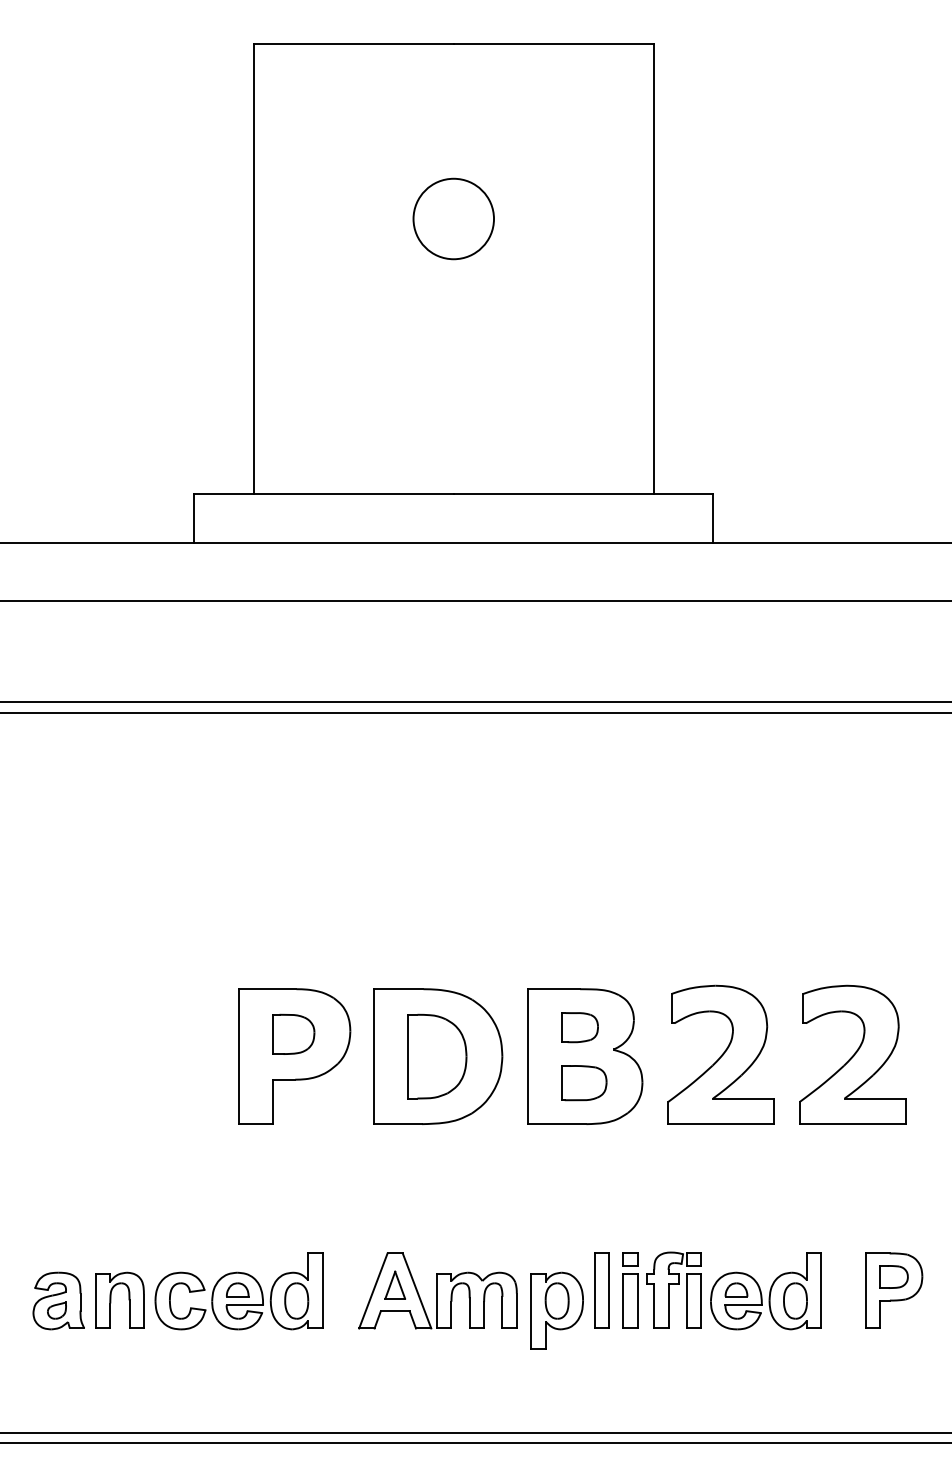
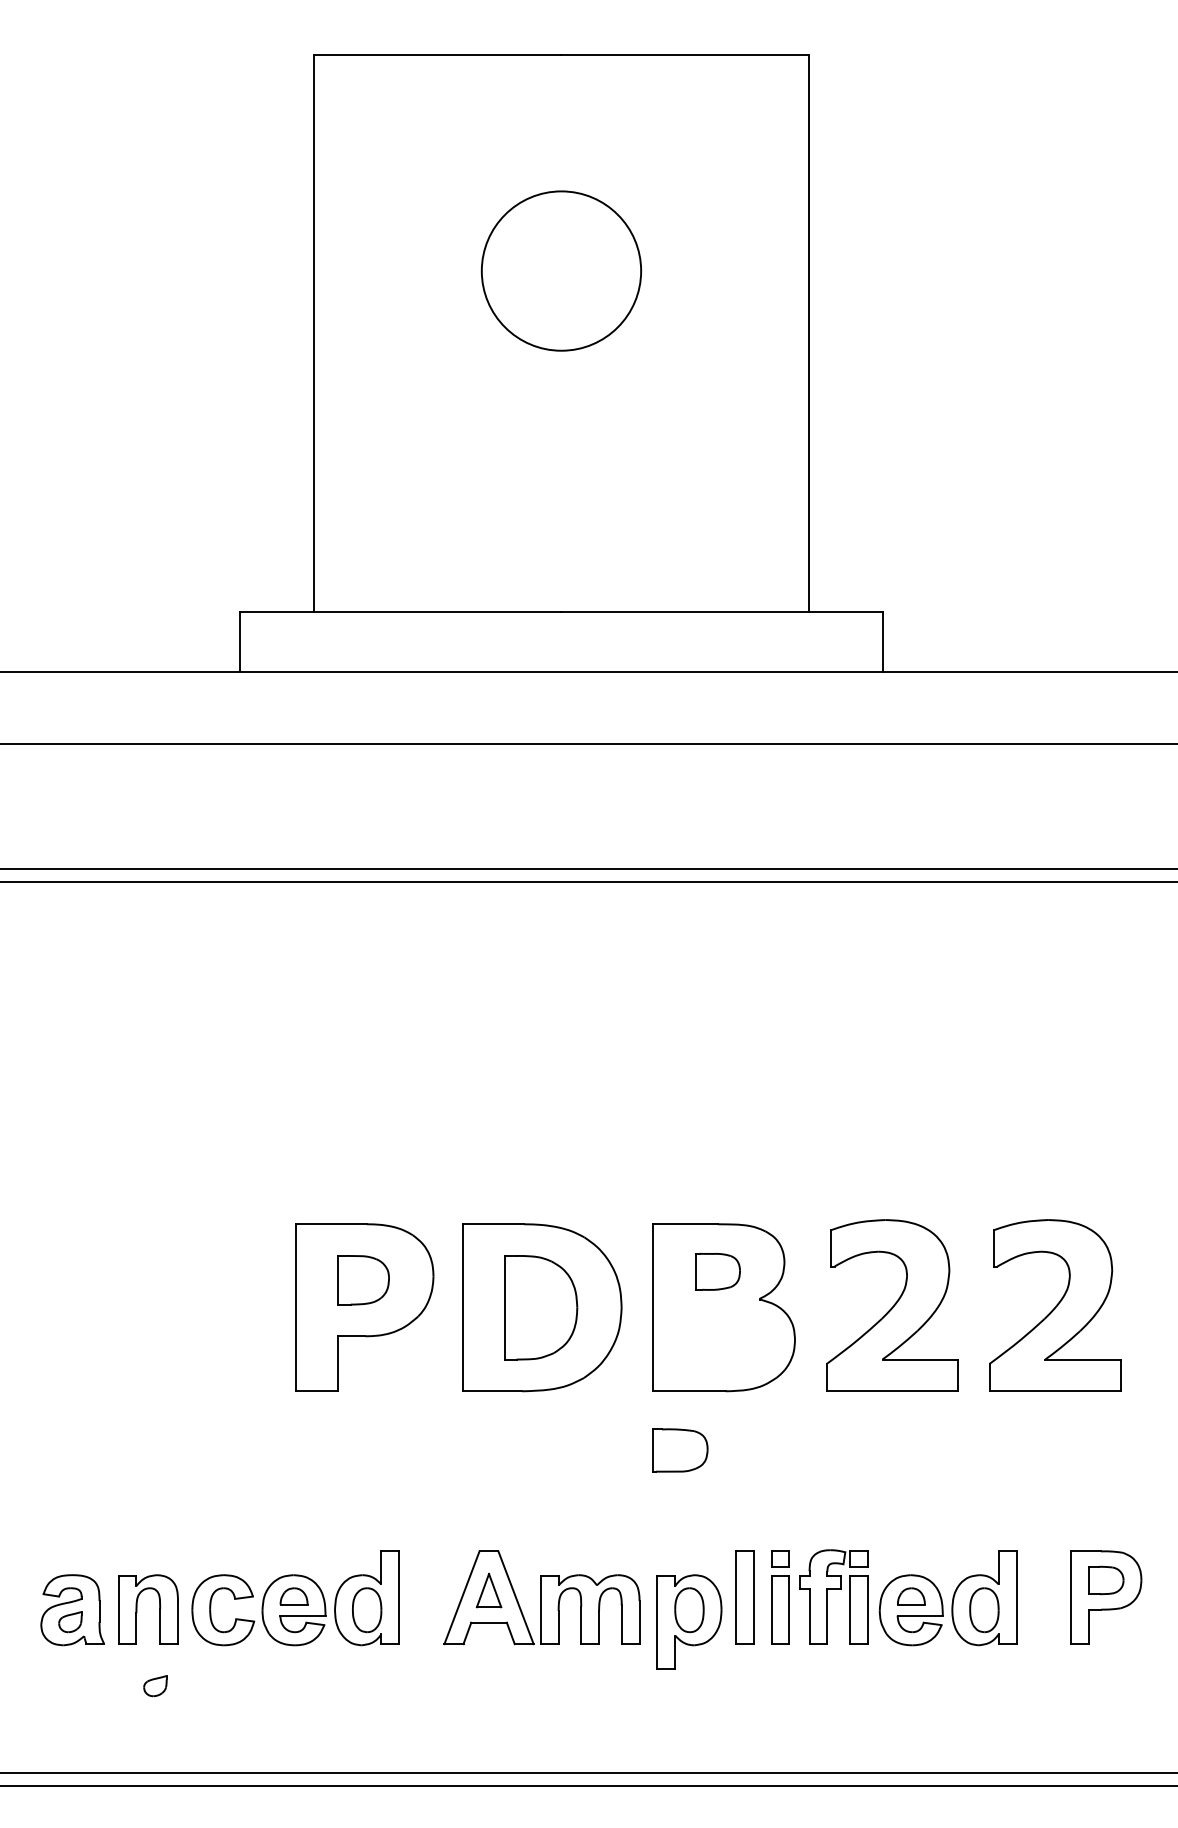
circle: (453, 218) -> (561, 270), size x1.6
part: (584, 1083) -> (680, 1450), moved
part: (125, 1362) -> (155, 1686), added

